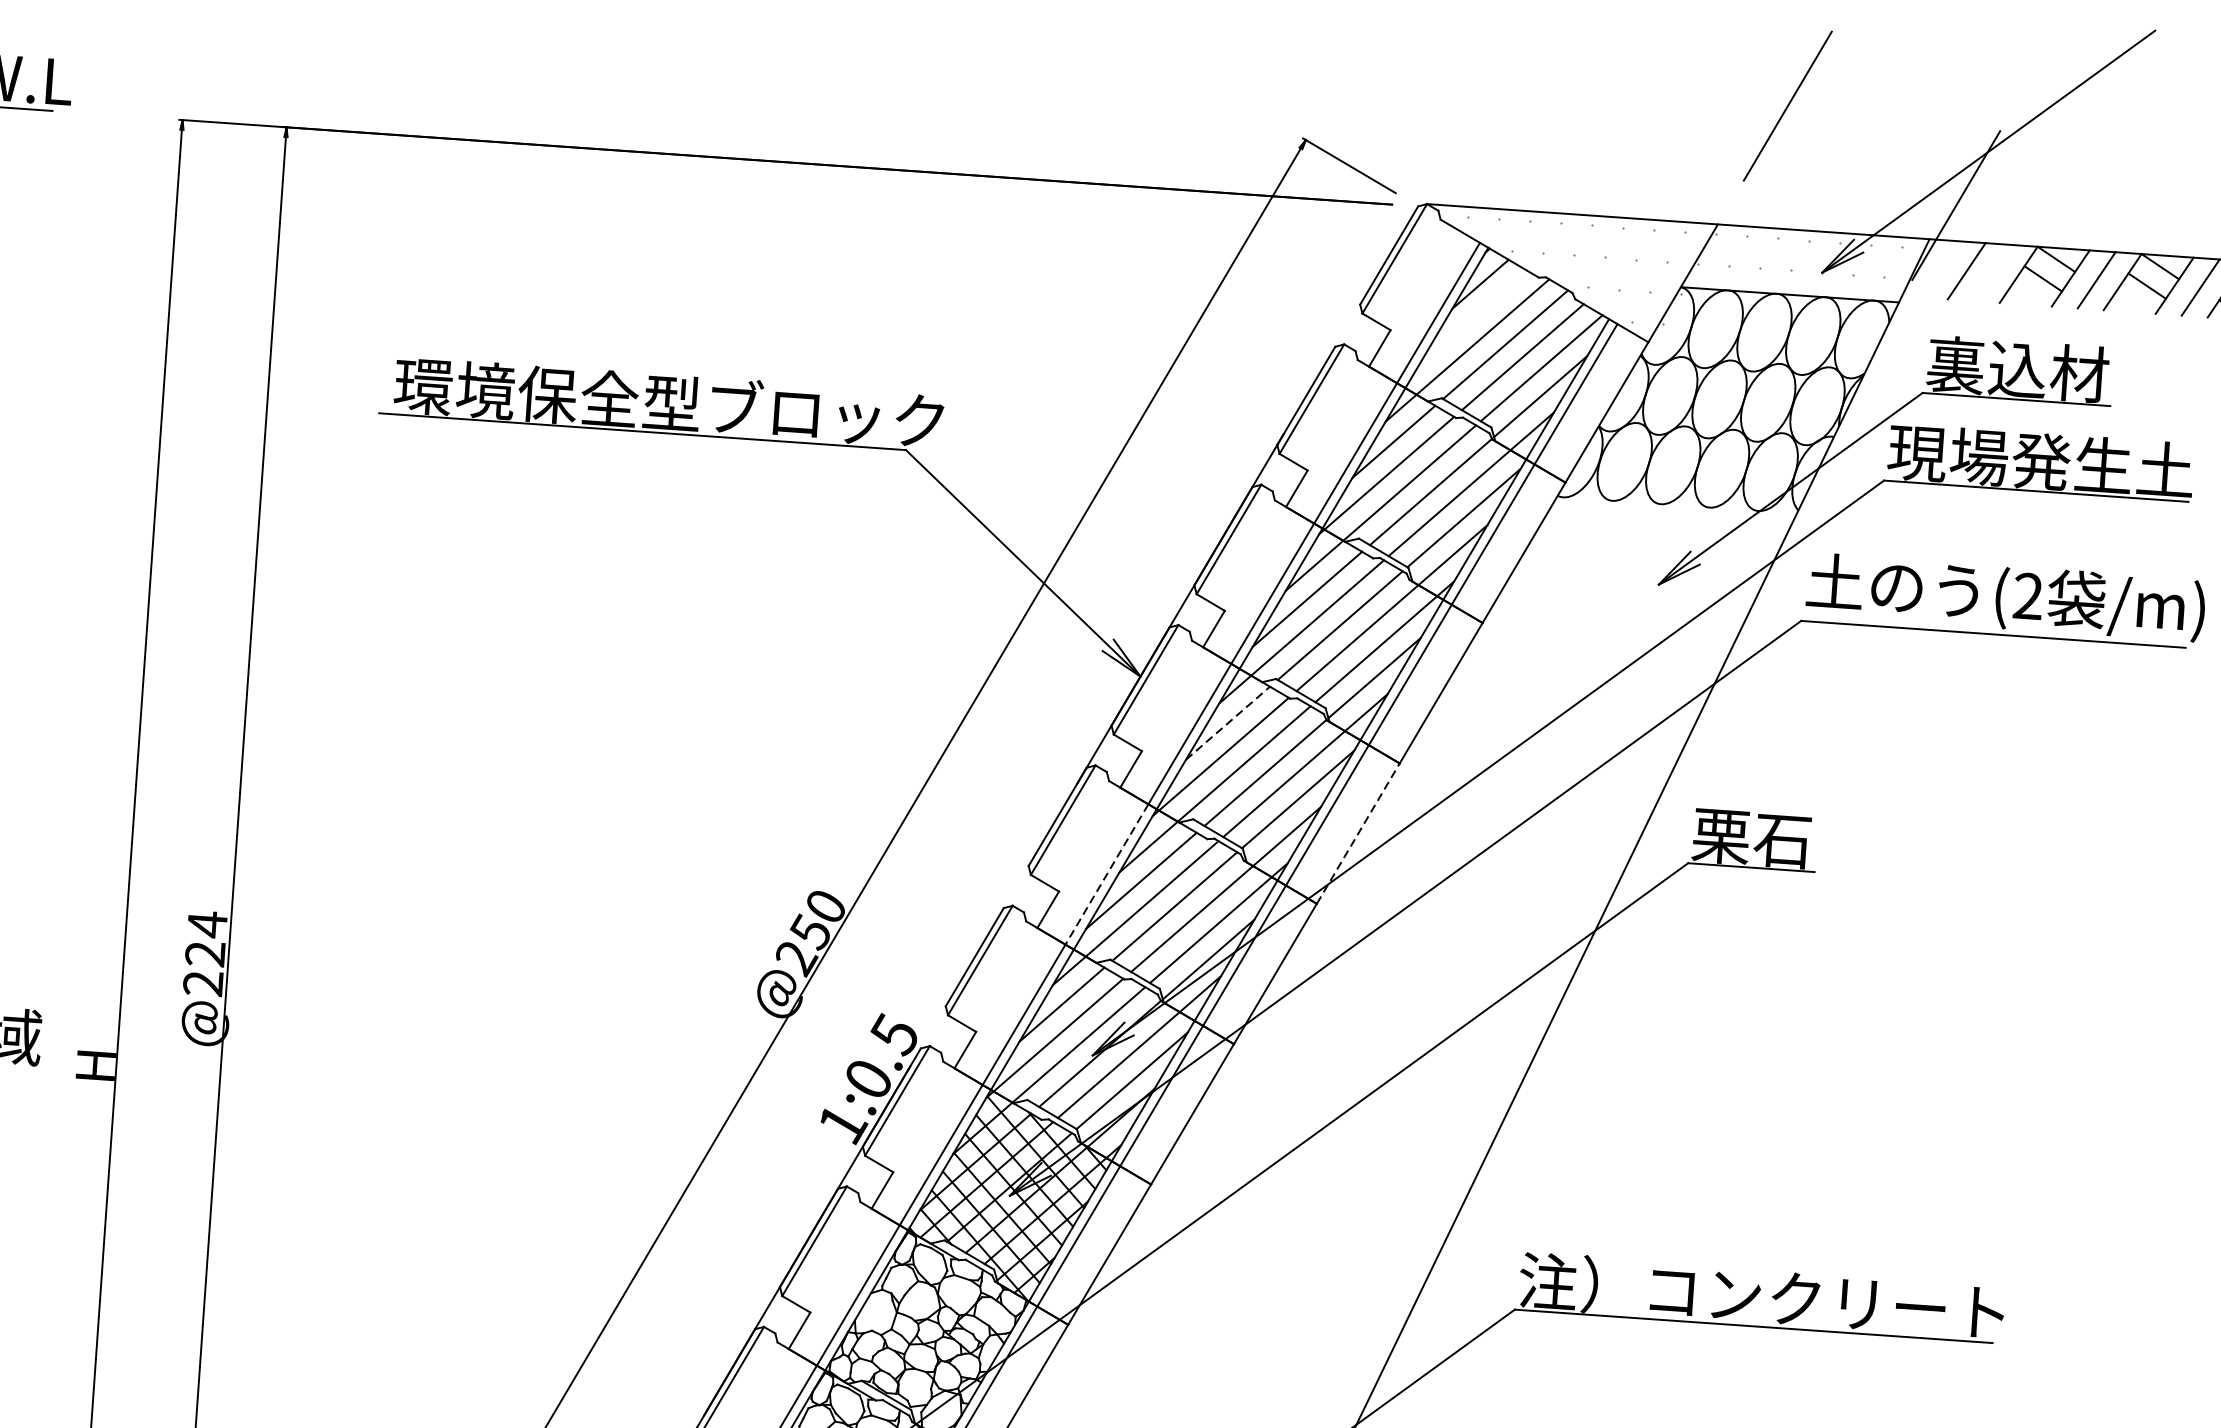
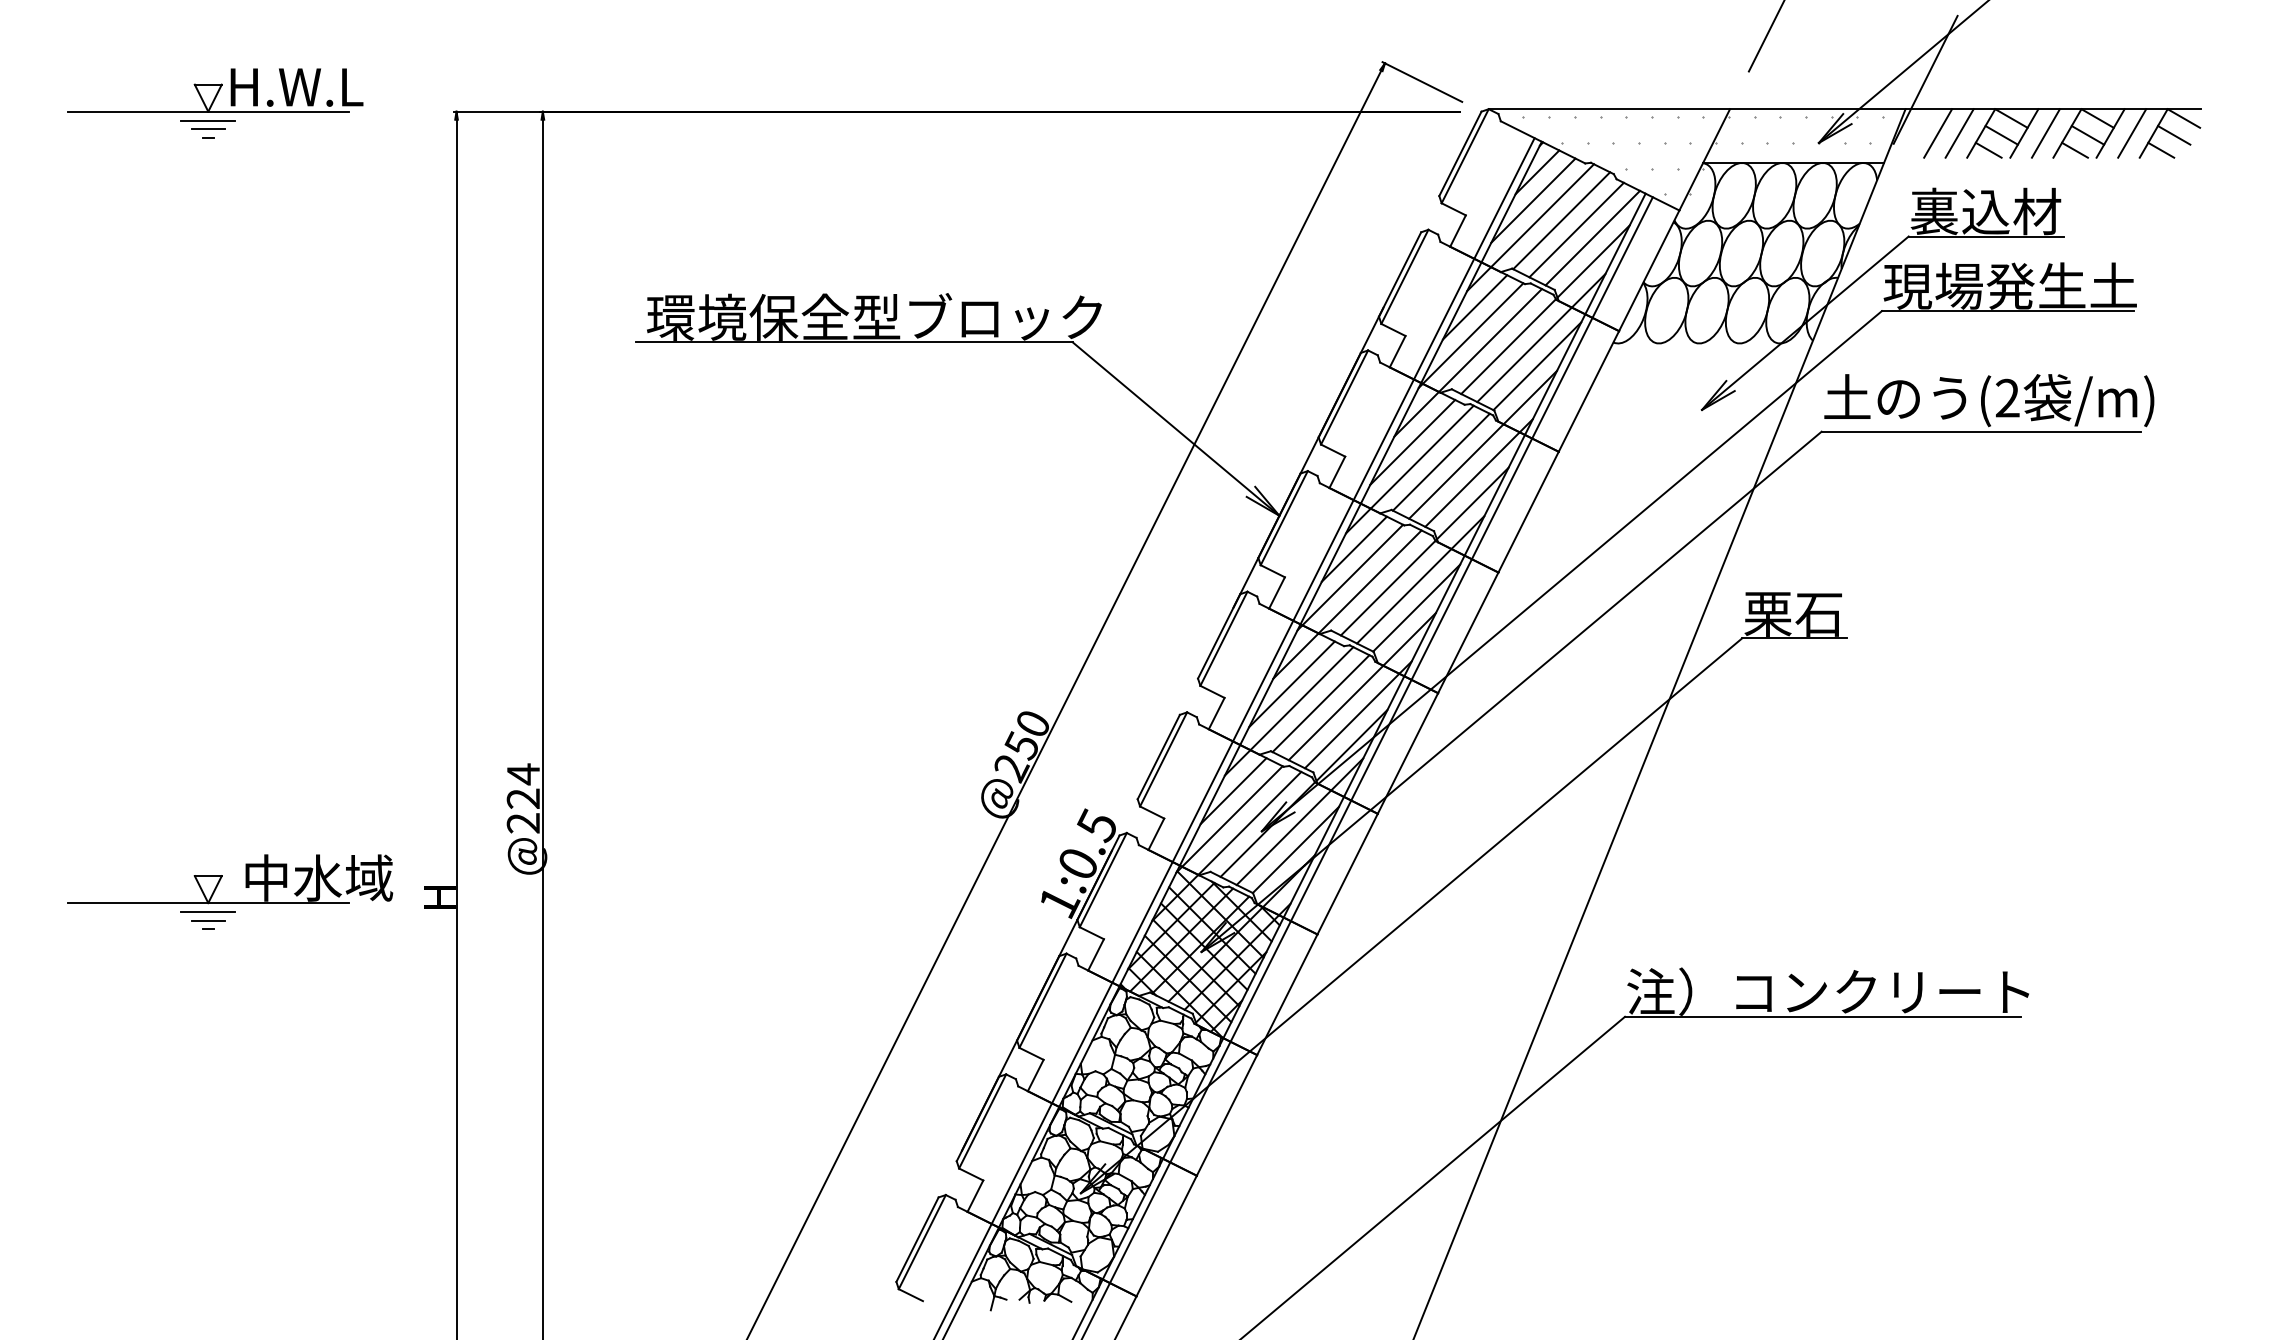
line: (1992, 273) -> (1959, 133), added
line: (2026, 294) -> (1988, 149), added
line: (2129, 302) -> (2074, 149), added
line: (1473, 317) -> (1533, 200), added
line: (1228, 722) -> (1354, 548), dashed -> solid
line: (1358, 833) -> (1468, 632), dashed -> solid
line: (1106, 874) -> (1262, 681), dashed -> solid

